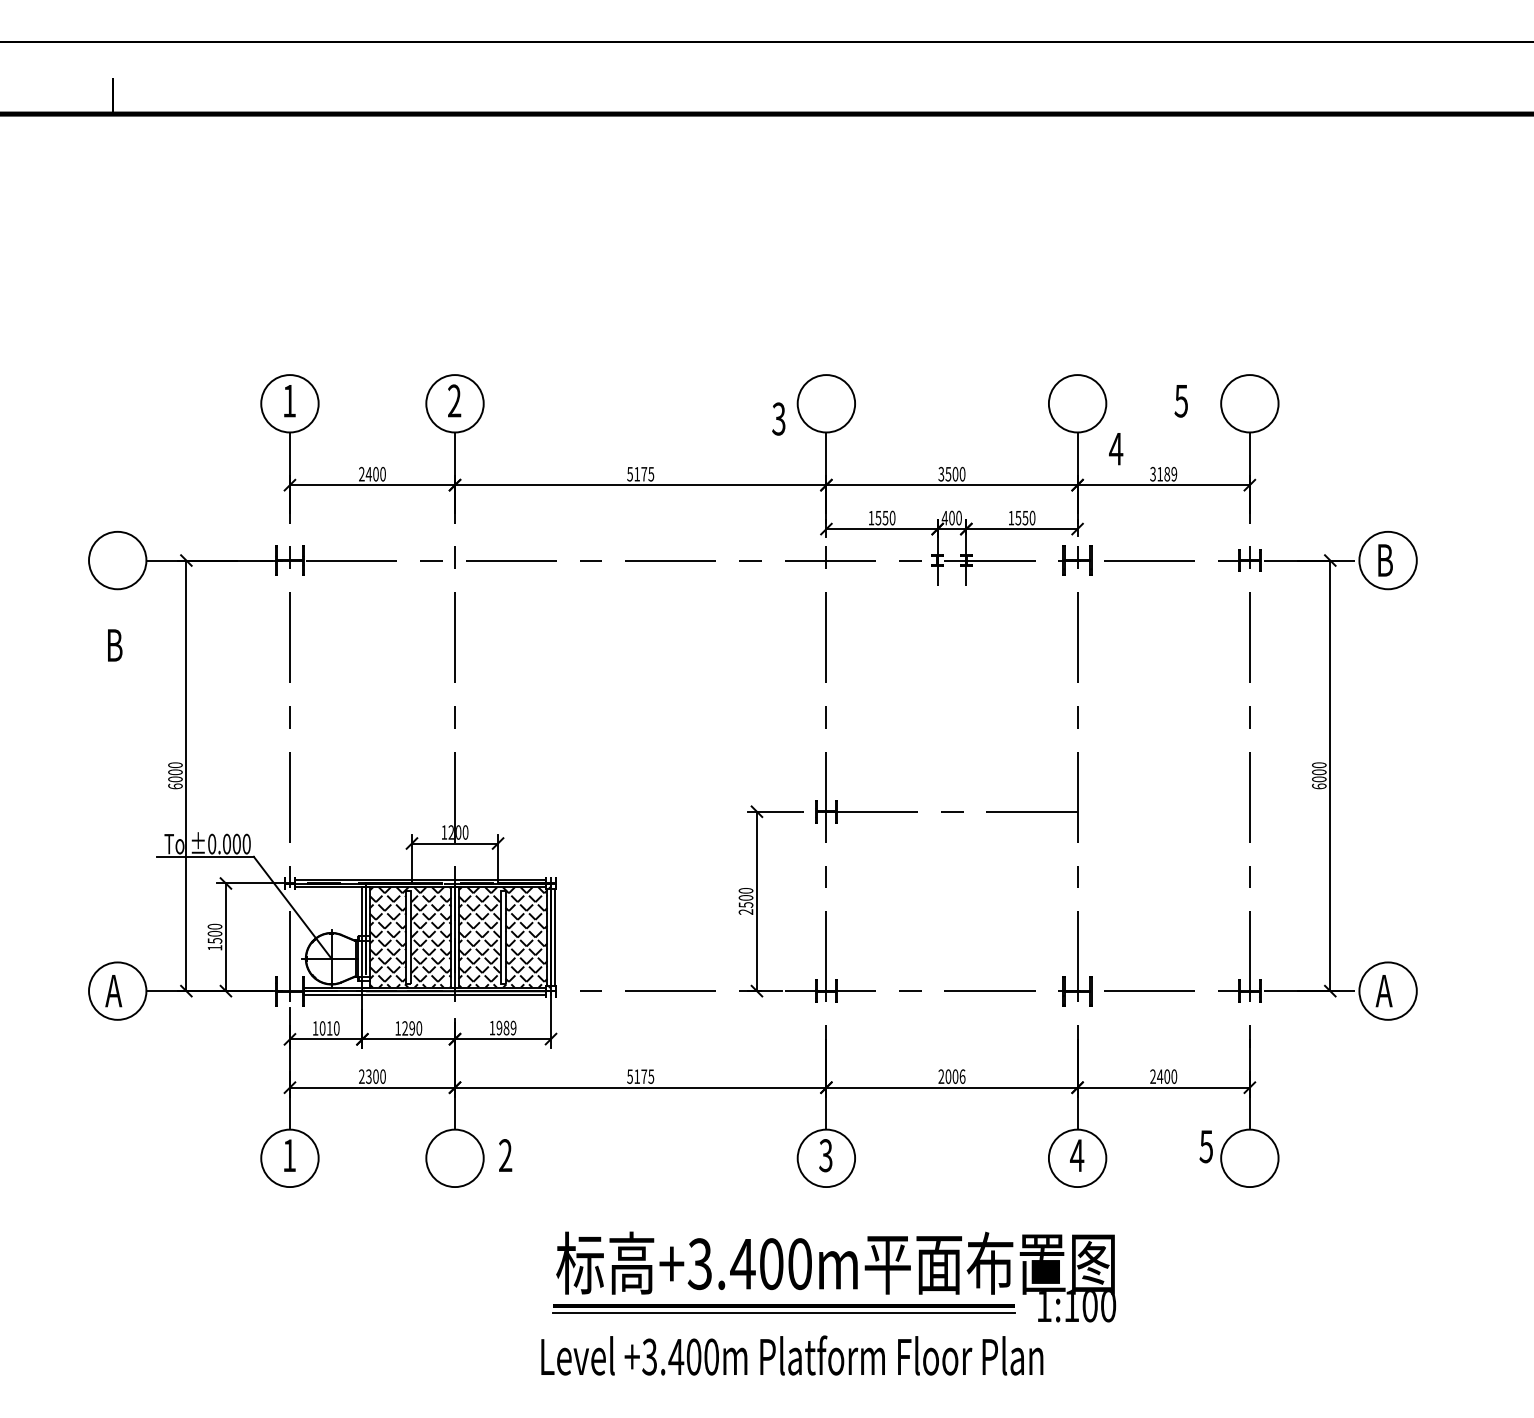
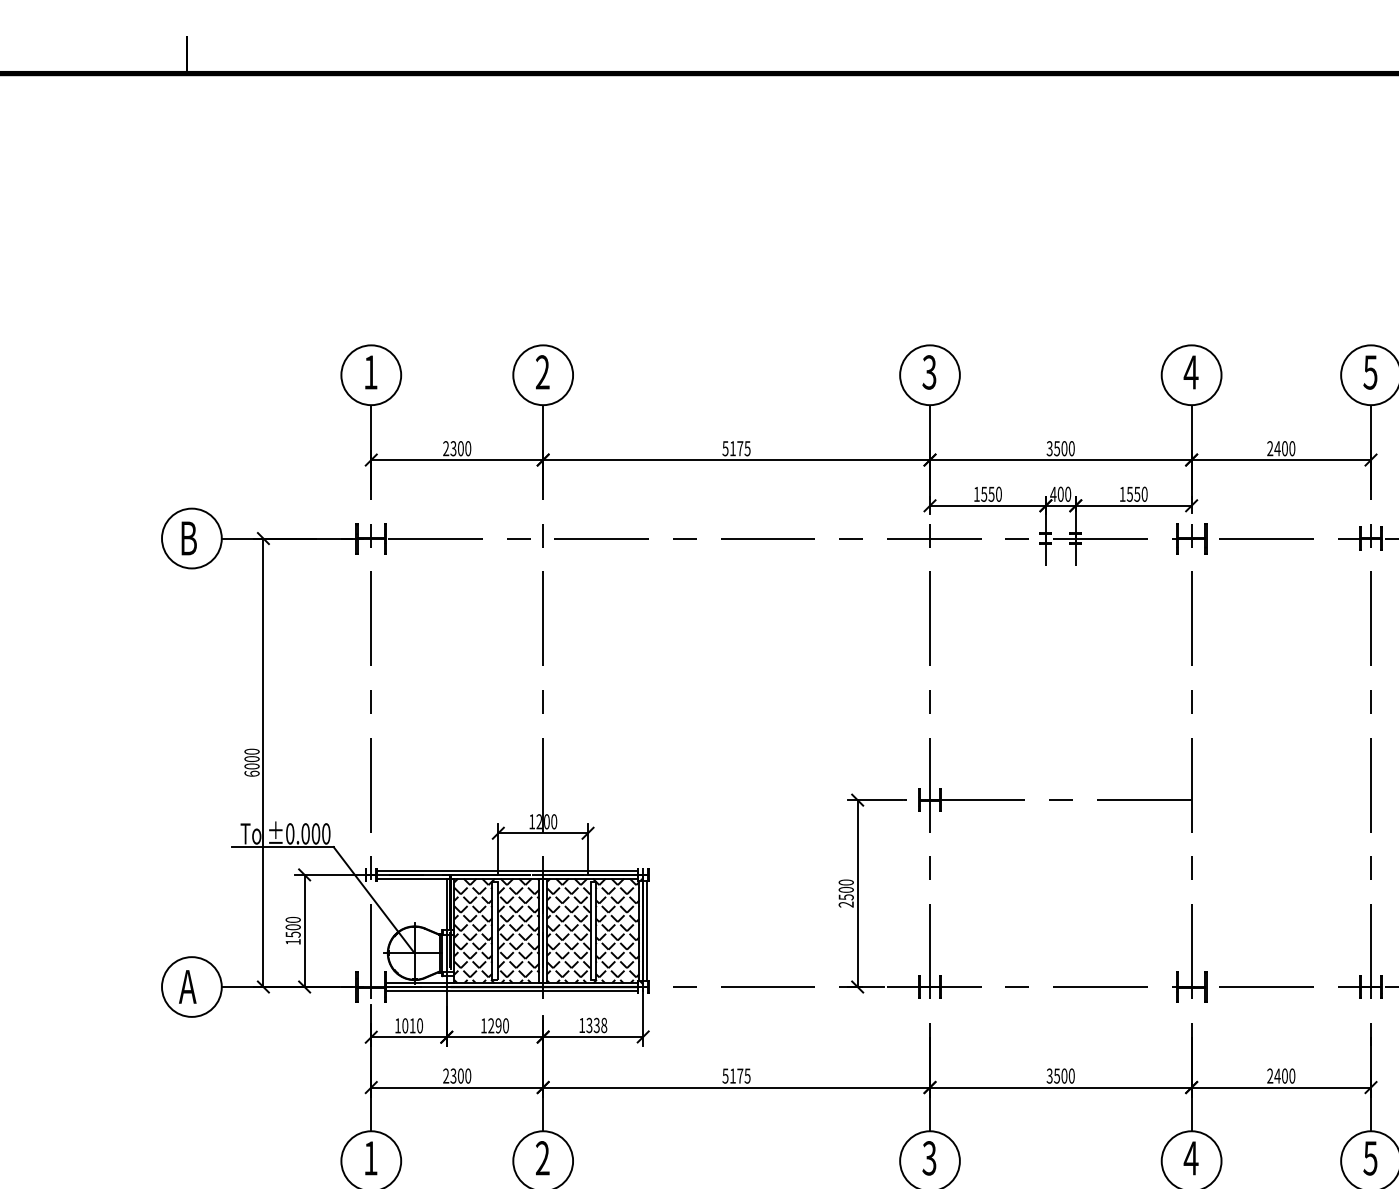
text: (1180, 401) -> (1369, 372), moved
text: (778, 418) -> (929, 371), moved
text: (1116, 449) -> (1191, 372), moved
text: (368, 473) -> (453, 447), 2400 -> 2300
text: (1163, 474) -> (1281, 448), 3189 -> 2400
text: (115, 645) -> (189, 538), moved
text: (506, 1027) -> (596, 1024), 1989 -> 1338
text: (951, 1076) -> (1060, 1075), 2006 -> 3500
text: (1205, 1146) -> (1369, 1158), moved
text: (505, 1155) -> (542, 1158), moved

